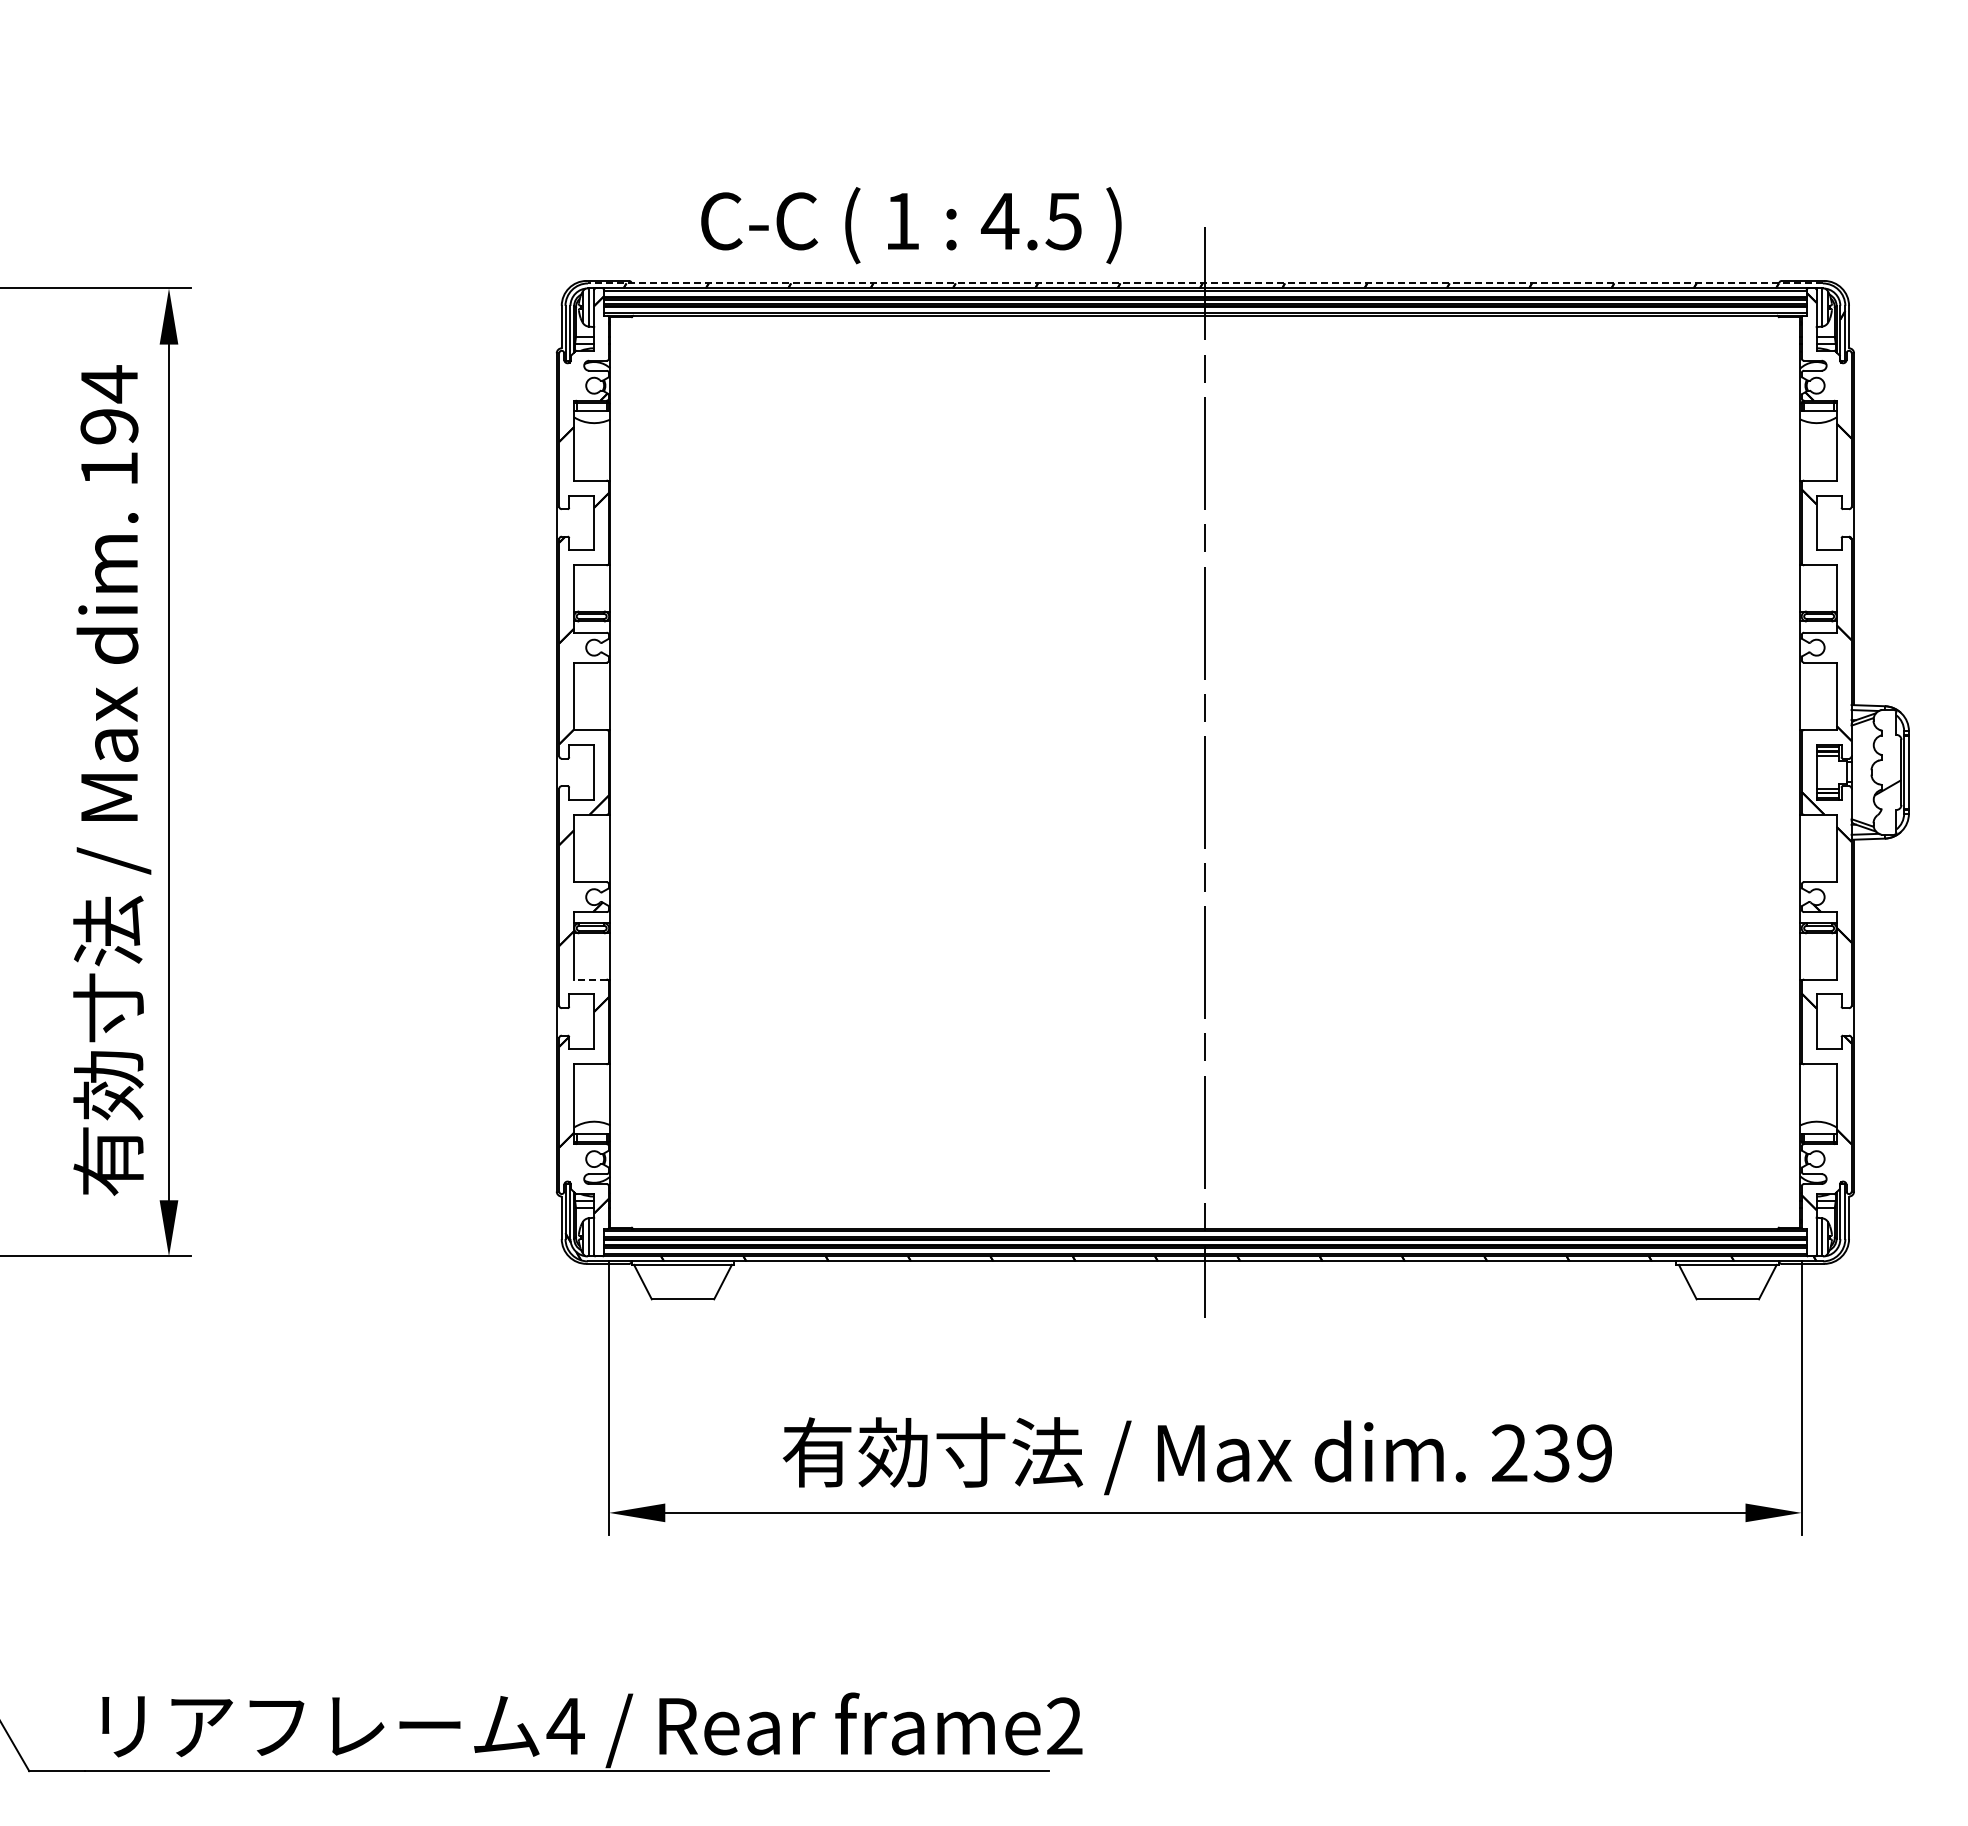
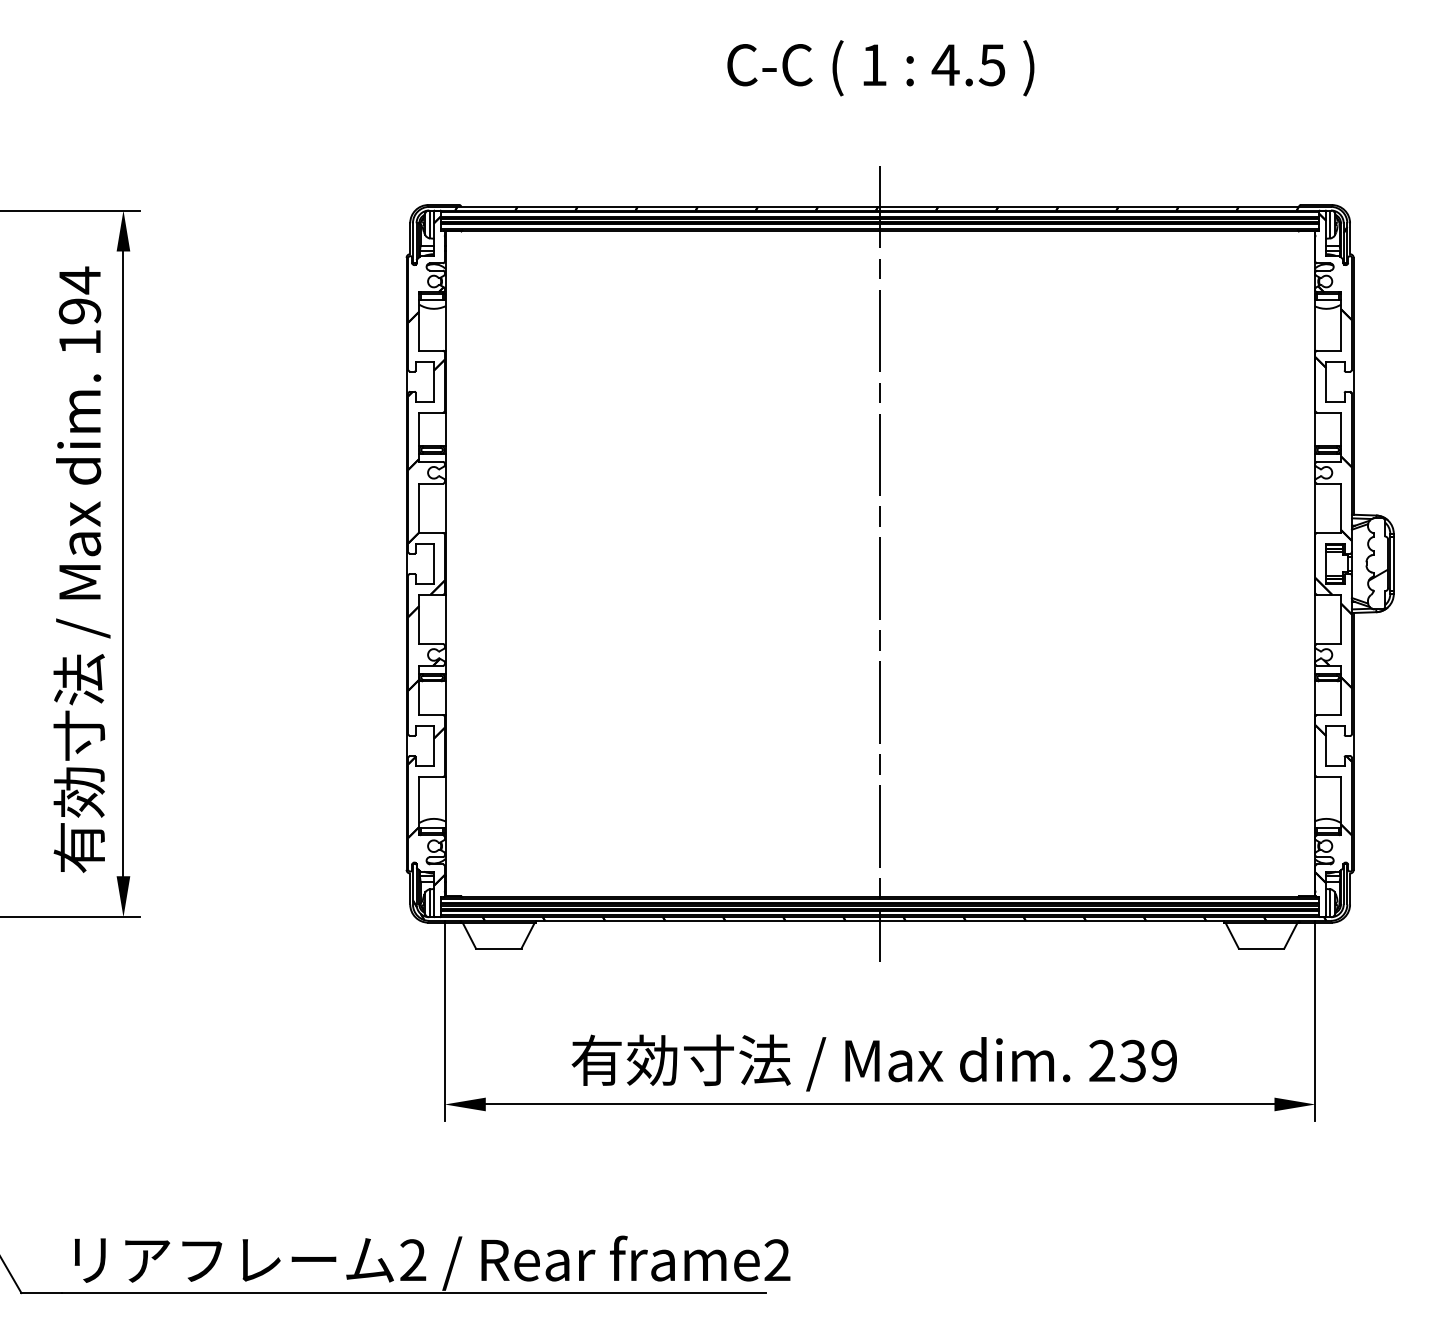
text: (911, 225) -> (880, 68), moved
line: (1204, 283) -> (879, 206), dashed -> solid
line: (589, 979) -> (430, 715), dashed -> solid
text: (565, 1725) -> (412, 1259), 4 -> 2

